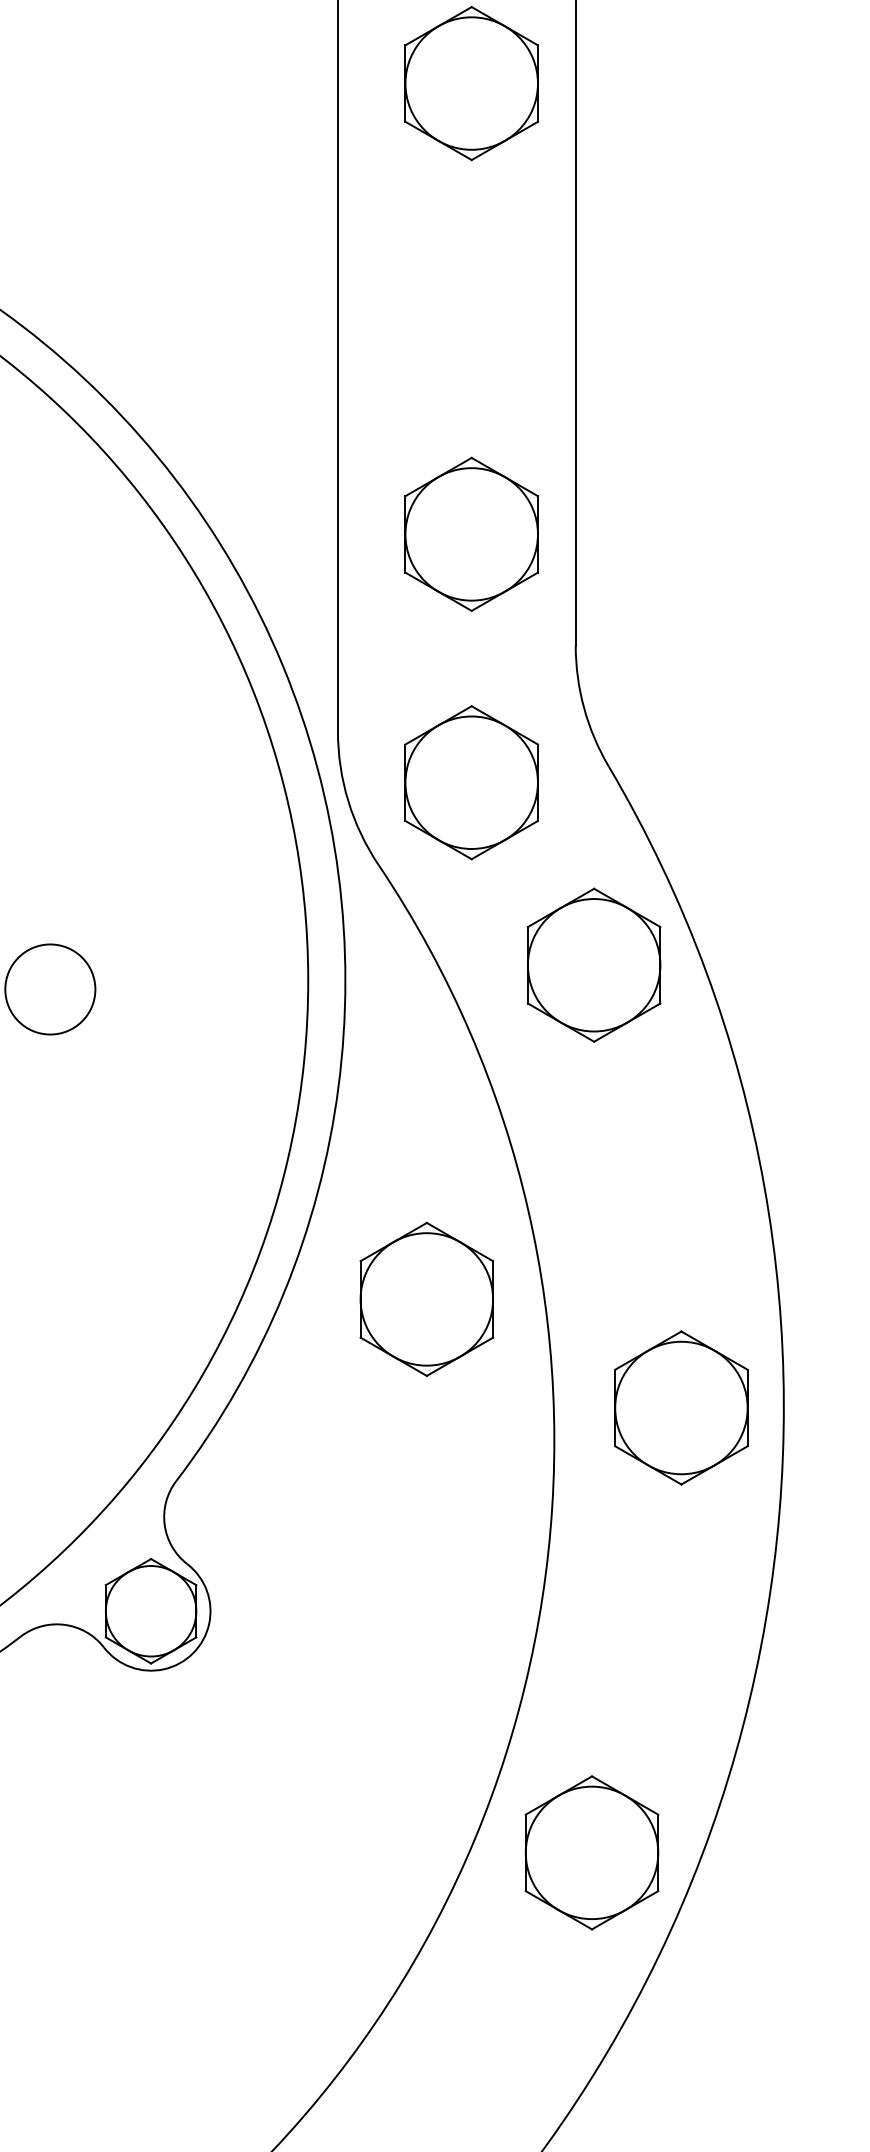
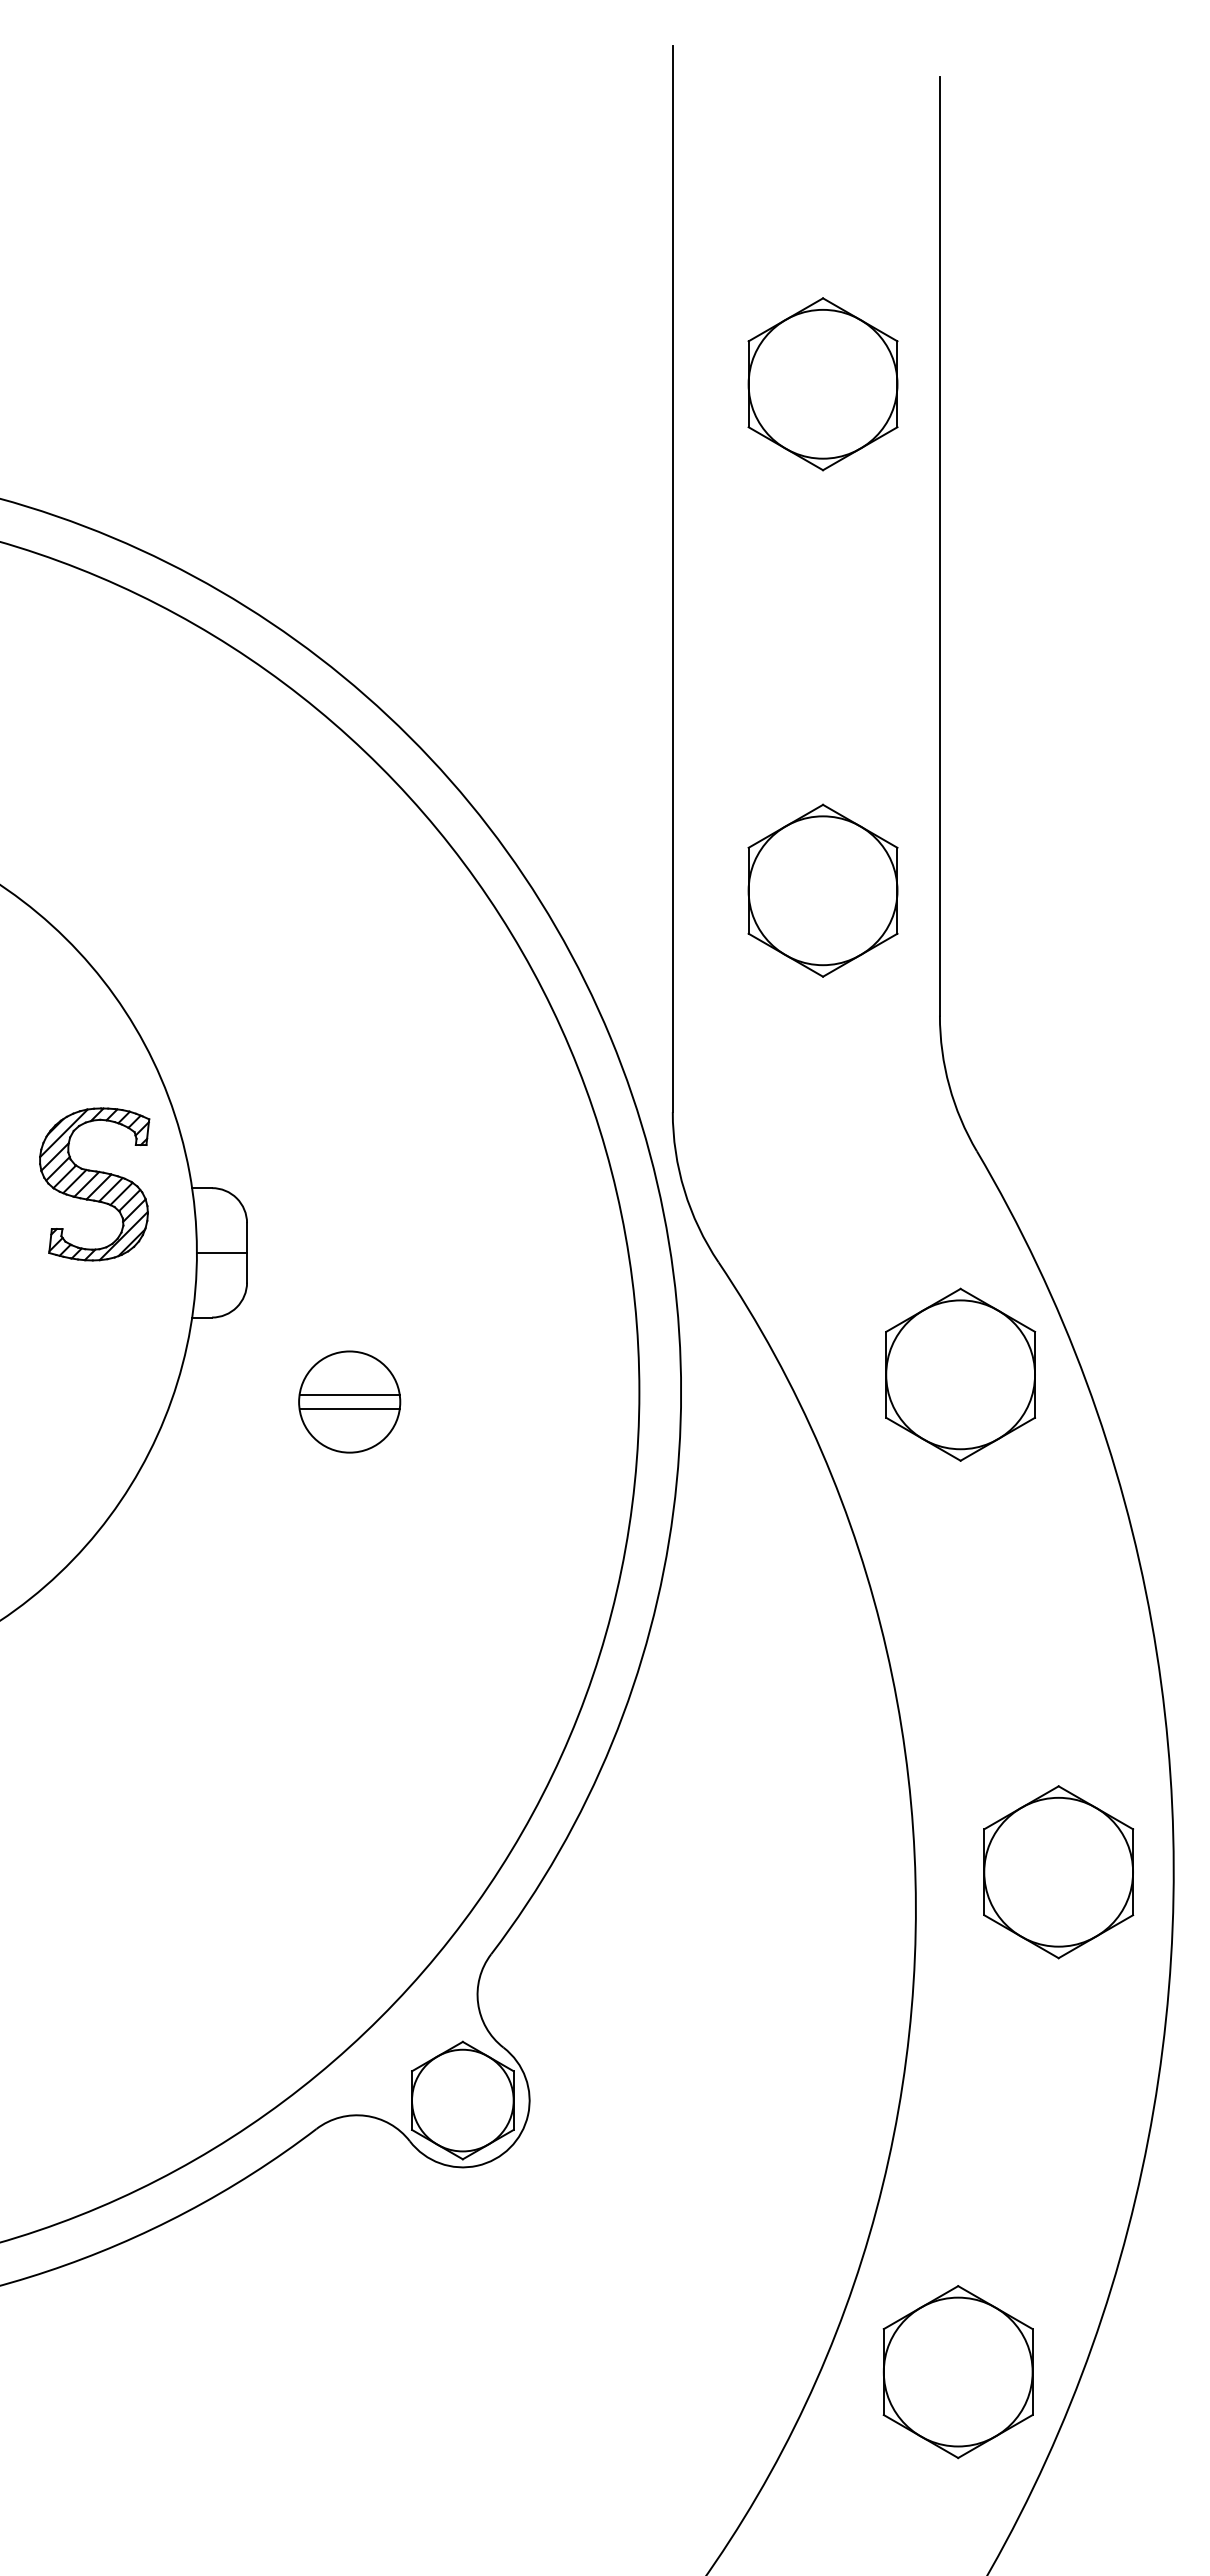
part: (471, 782) -> (822, 1169), removed
line: (50, 983) -> (349, 1395), added
line: (50, 995) -> (349, 1408), added
part: (426, 1299) -> (772, 1750), removed

